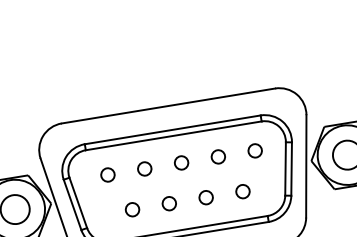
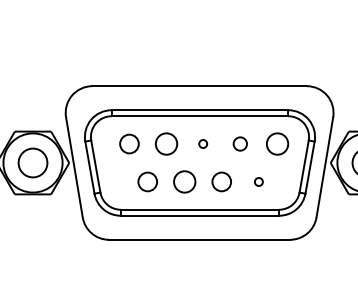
circle: (254, 150) -> (276, 143), size x1.6
circle: (180, 162) -> (202, 143), size x0.6
circle: (143, 168) -> (165, 143), size x1.6
circle: (107, 174) -> (128, 143), size x1.4
circle: (242, 191) -> (258, 181), size x0.6
circle: (205, 197) -> (221, 181), size x1.4
circle: (168, 203) -> (184, 181), size x1.6
circle: (132, 209) -> (147, 181), size x1.4

